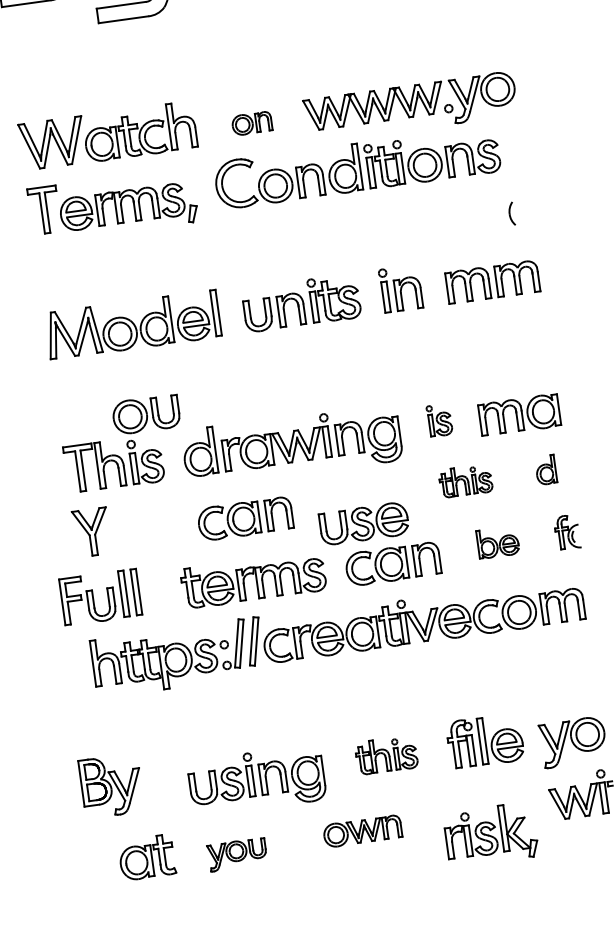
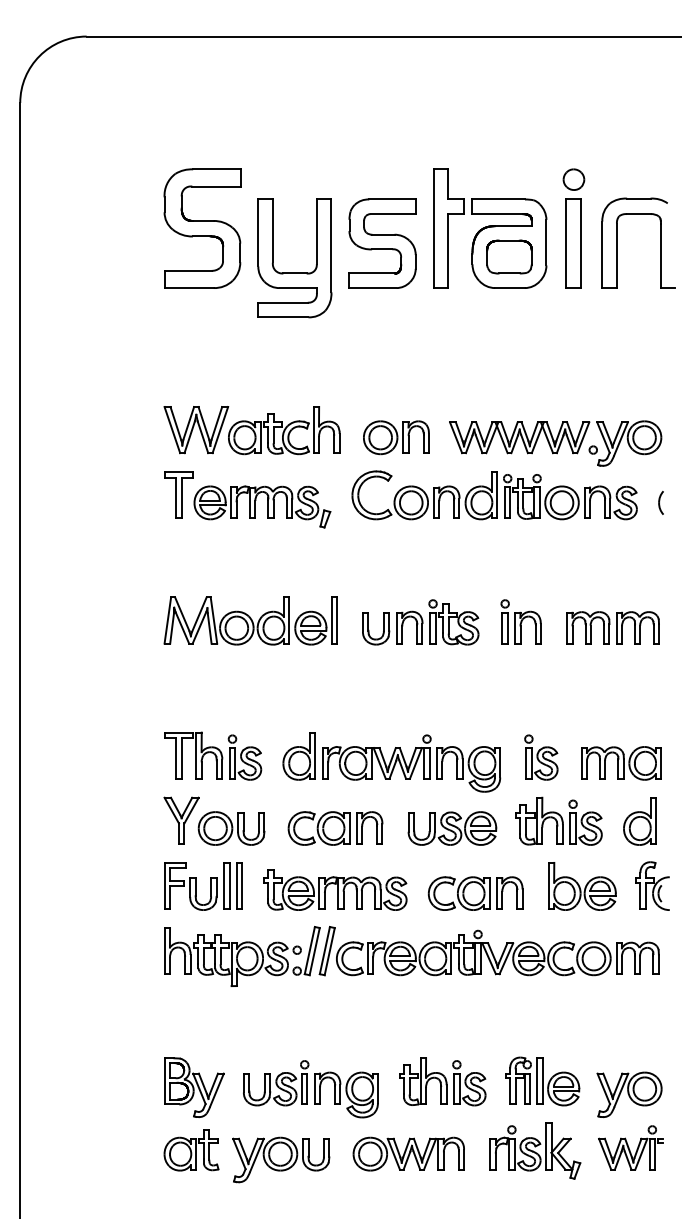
part: (252, 123) -> (396, 437), size x1.67
part: (510, 213) -> (660, 502), moved
part: (146, 414) -> (231, 828), moved
part: (439, 420) -> (541, 757), size x1.43
part: (545, 470) -> (639, 821), size x1.67
part: (465, 480) -> (558, 820), size x1.67
part: (364, 523) -> (452, 828), moved
part: (567, 531) -> (652, 885), size x1.43
part: (498, 542) -> (582, 886), size x1.67
part: (93, 598) -> (196, 886), moved
part: (386, 754) -> (442, 1081), size x1.43
part: (111, 785) -> (194, 1087), moved
part: (362, 830) -> (408, 1153), size x1.43
part: (491, 834) -> (535, 1150), moved
part: (237, 854) -> (281, 1159), size x1.67

